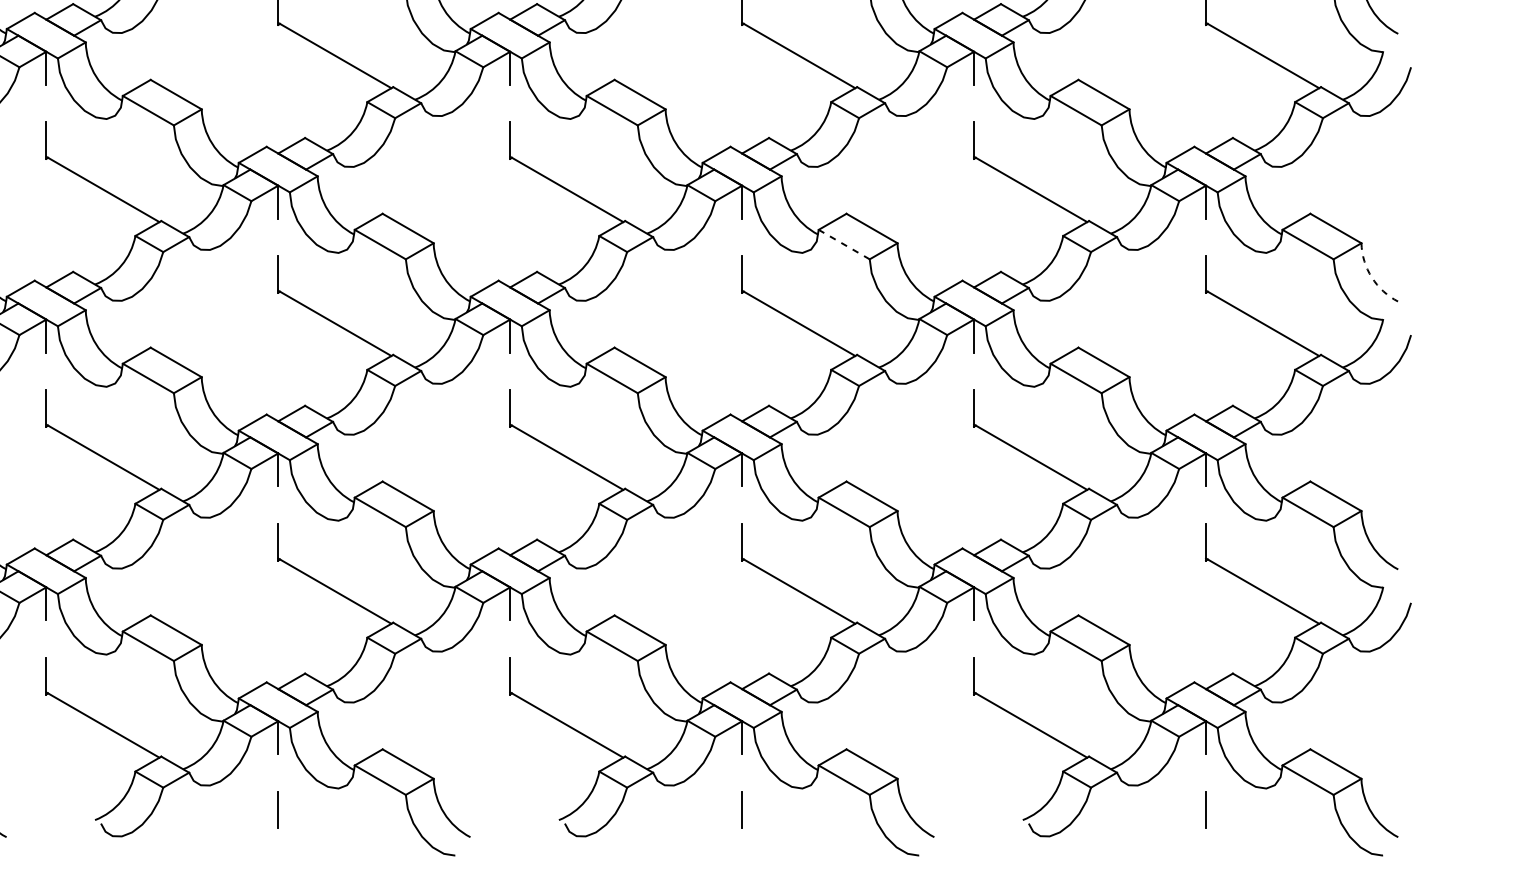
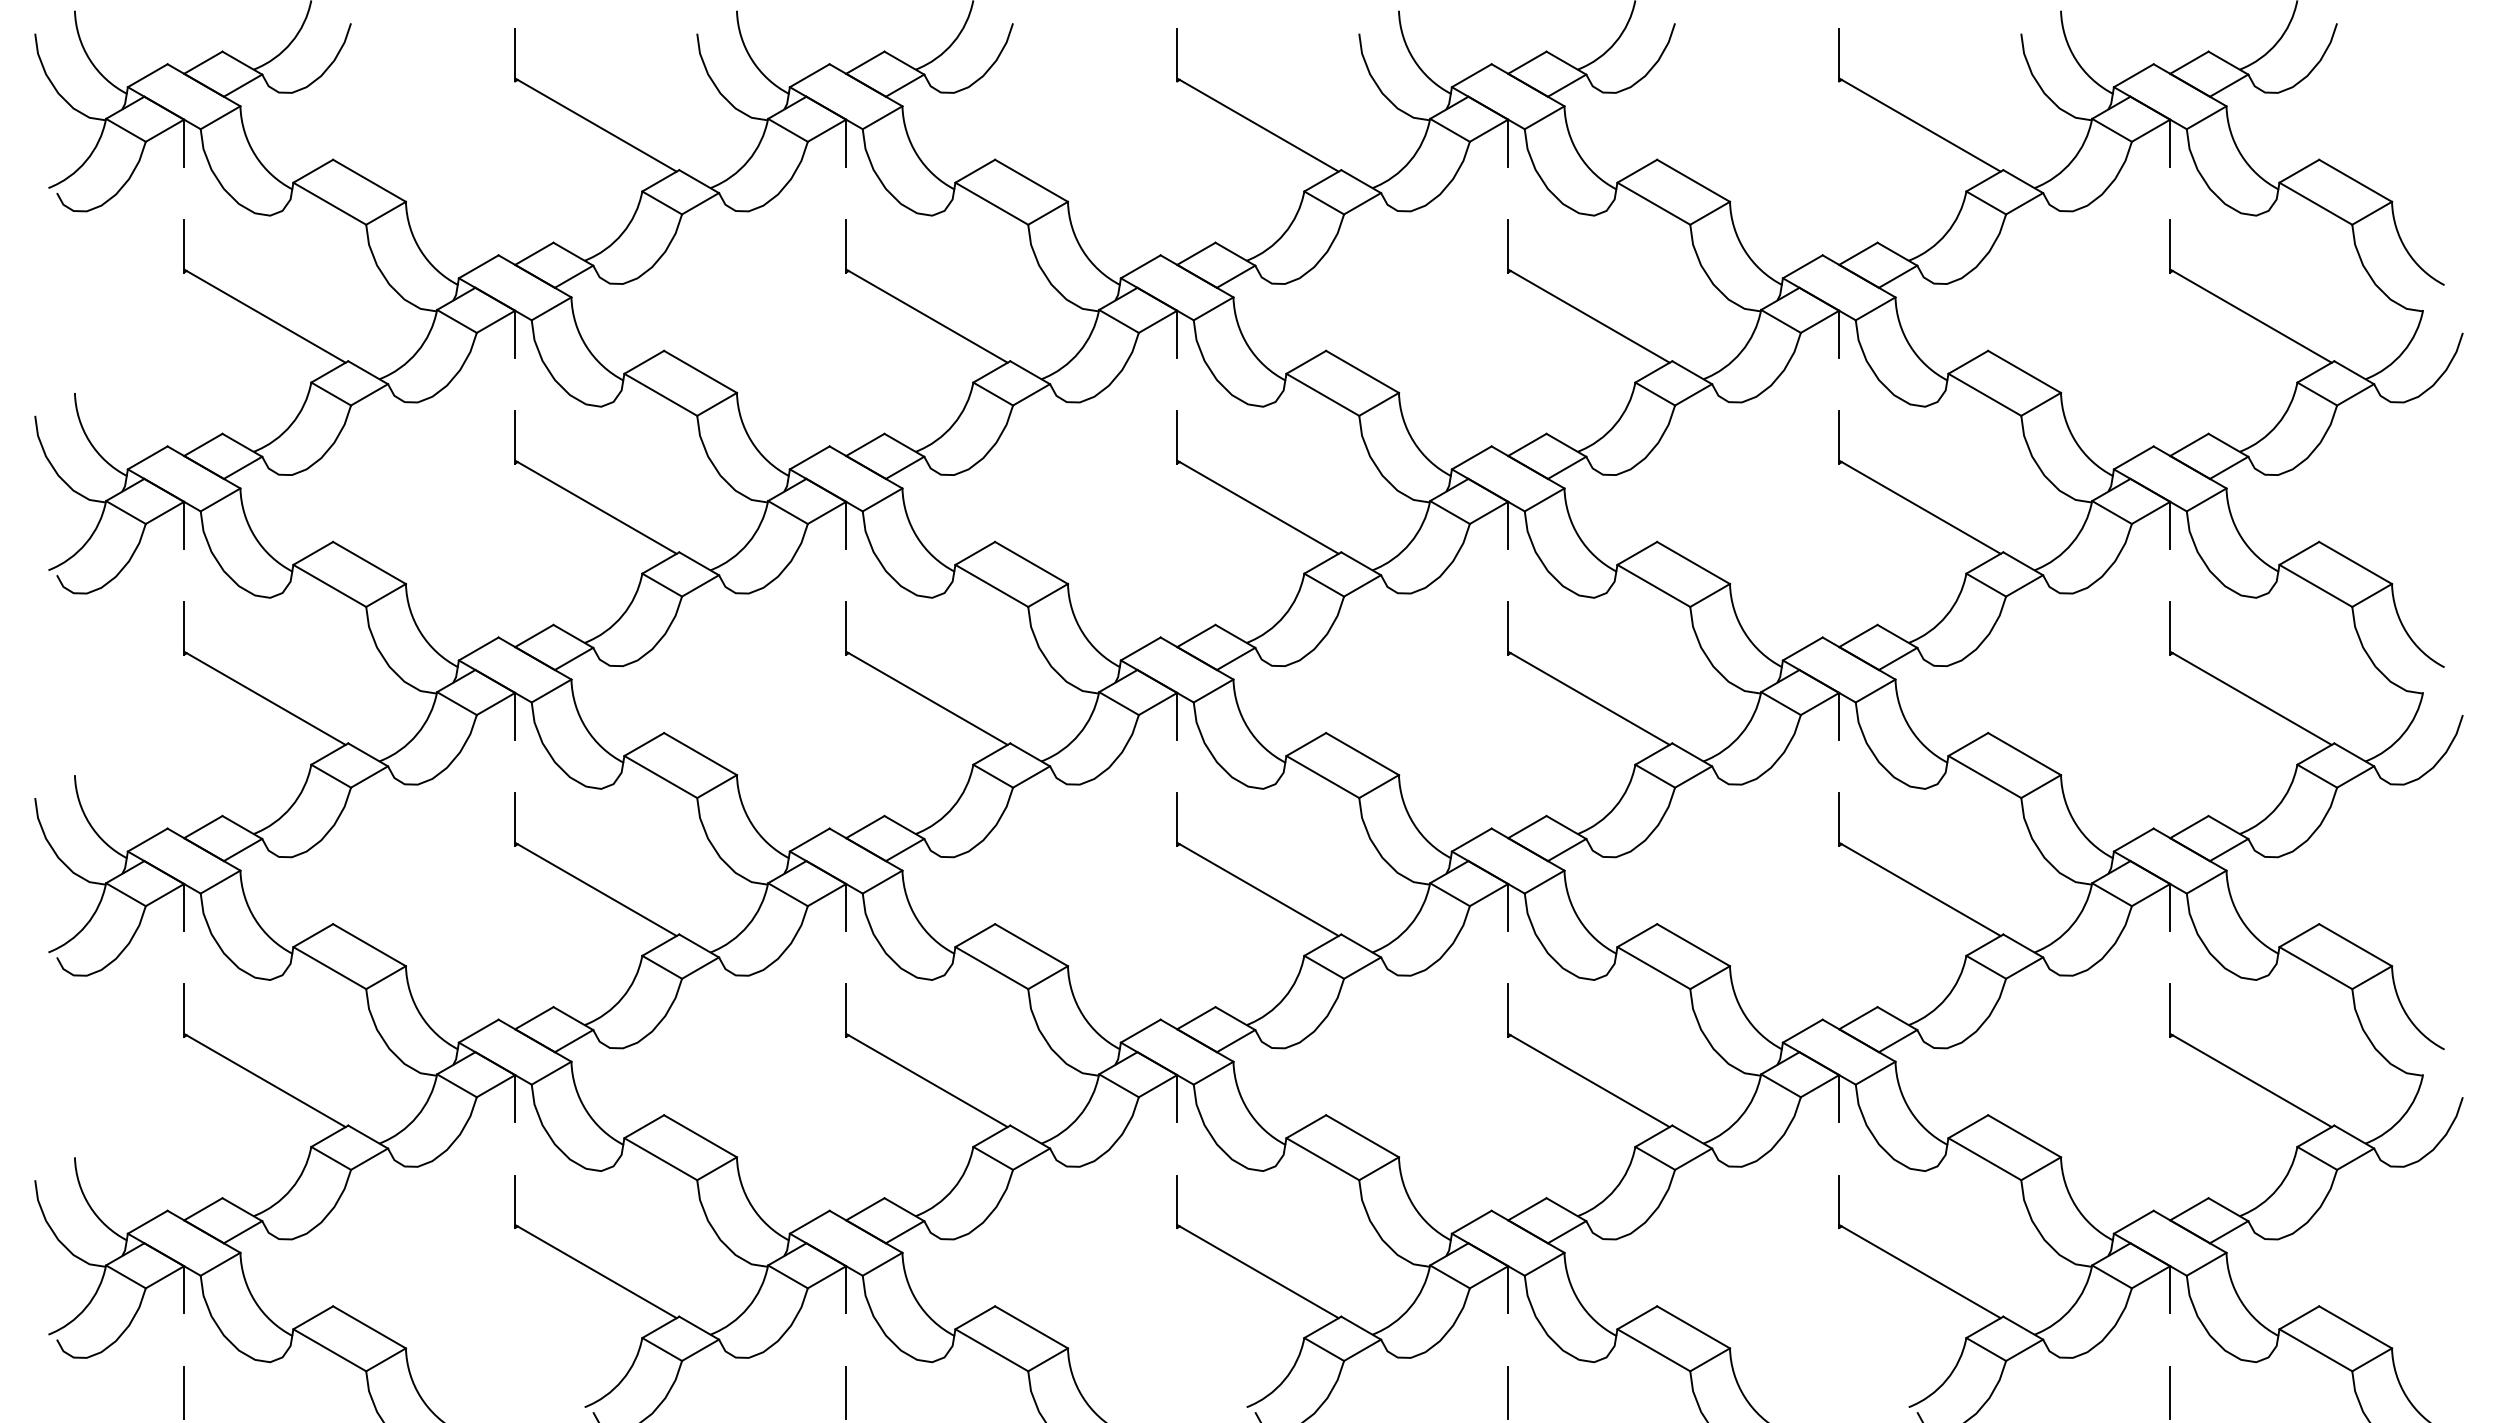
line: (843, 244) -> (1653, 585), dashed -> solid
arc: (1371, 277) -> (2406, 632), dashed -> solid

